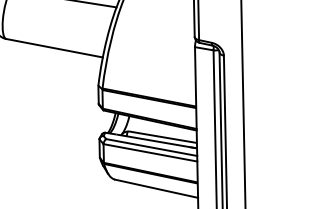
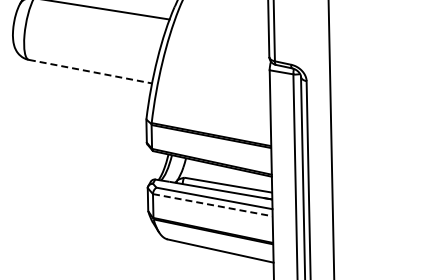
line: (54, 48) -> (90, 71), solid -> dashed
line: (150, 153) -> (212, 205), solid -> dashed

